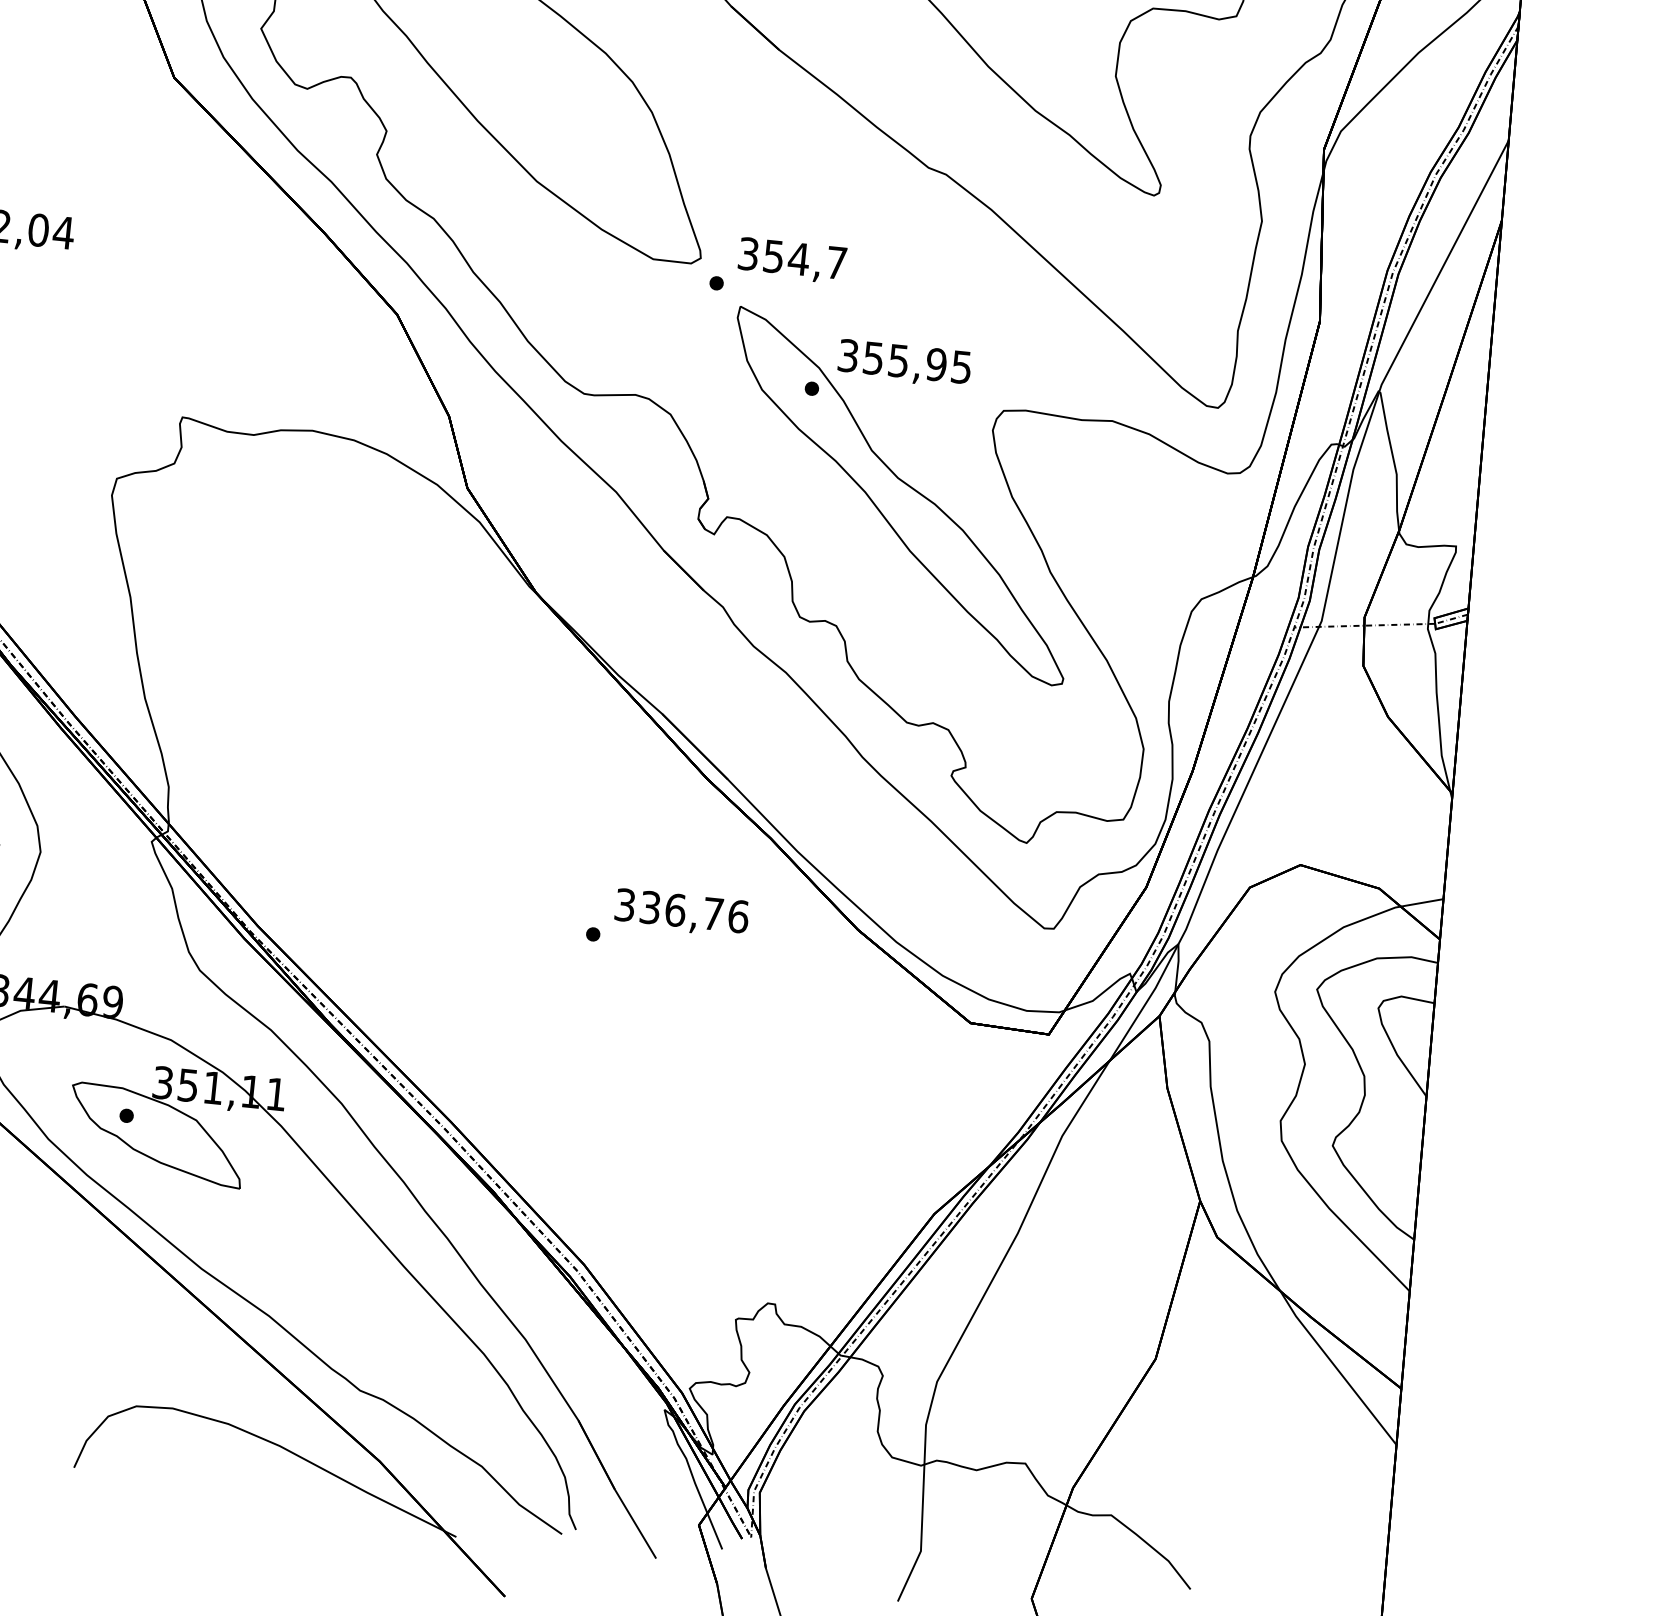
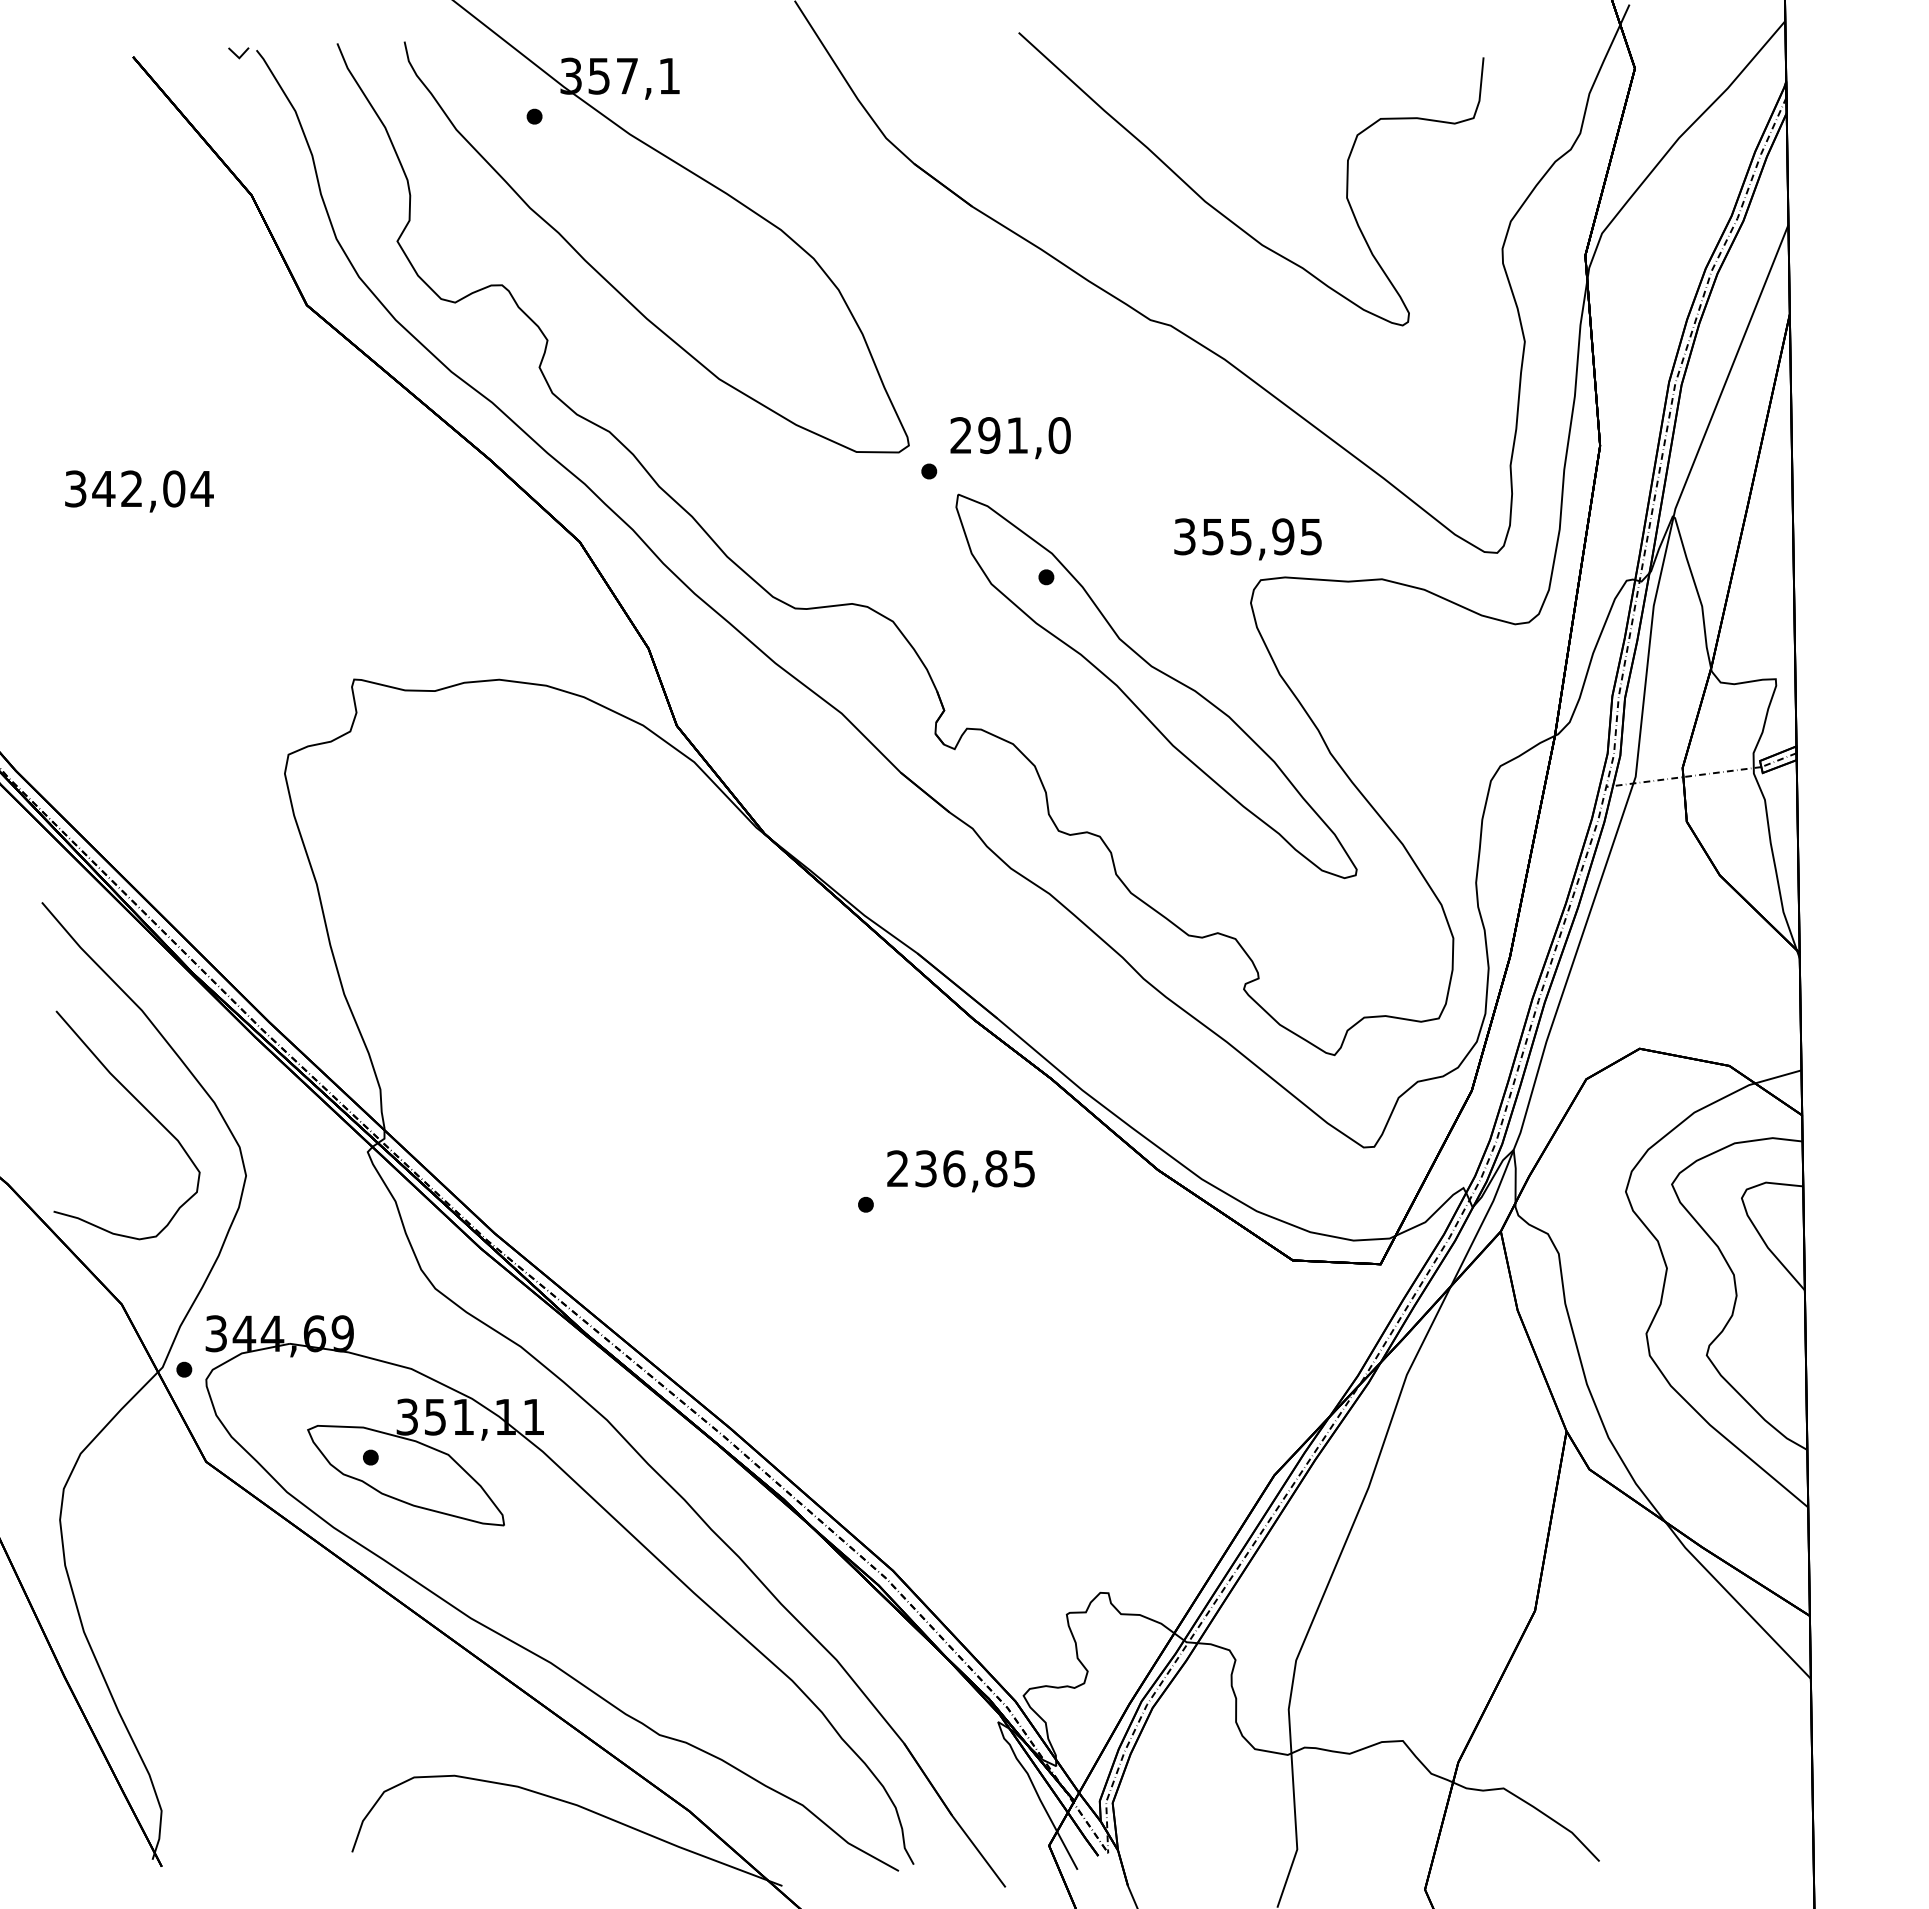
text: (792, 258) -> (1010, 435), 354,7 -> 291,0
text: (904, 363) -> (1247, 539), moved
text: (682, 910) -> (961, 1168), 336,76 -> 236,85

